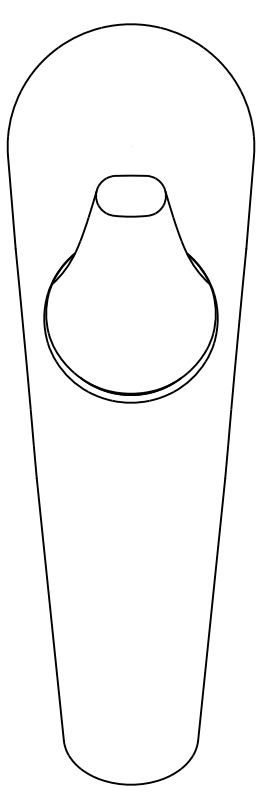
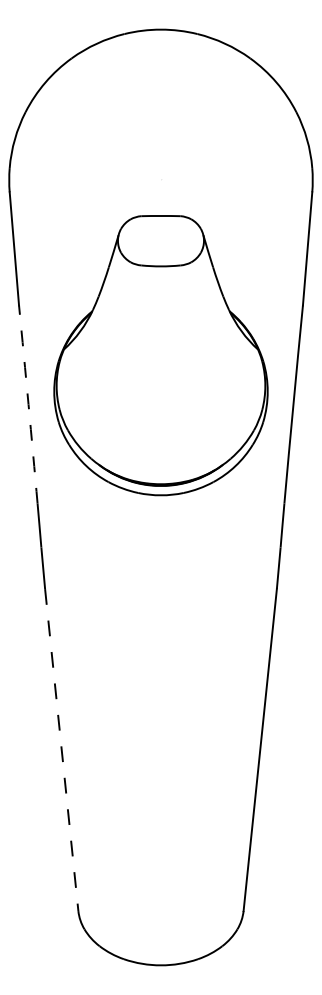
arc: (23, 328) -> (28, 403), solid -> dashed
line: (50, 609) -> (61, 749), solid -> dashed

